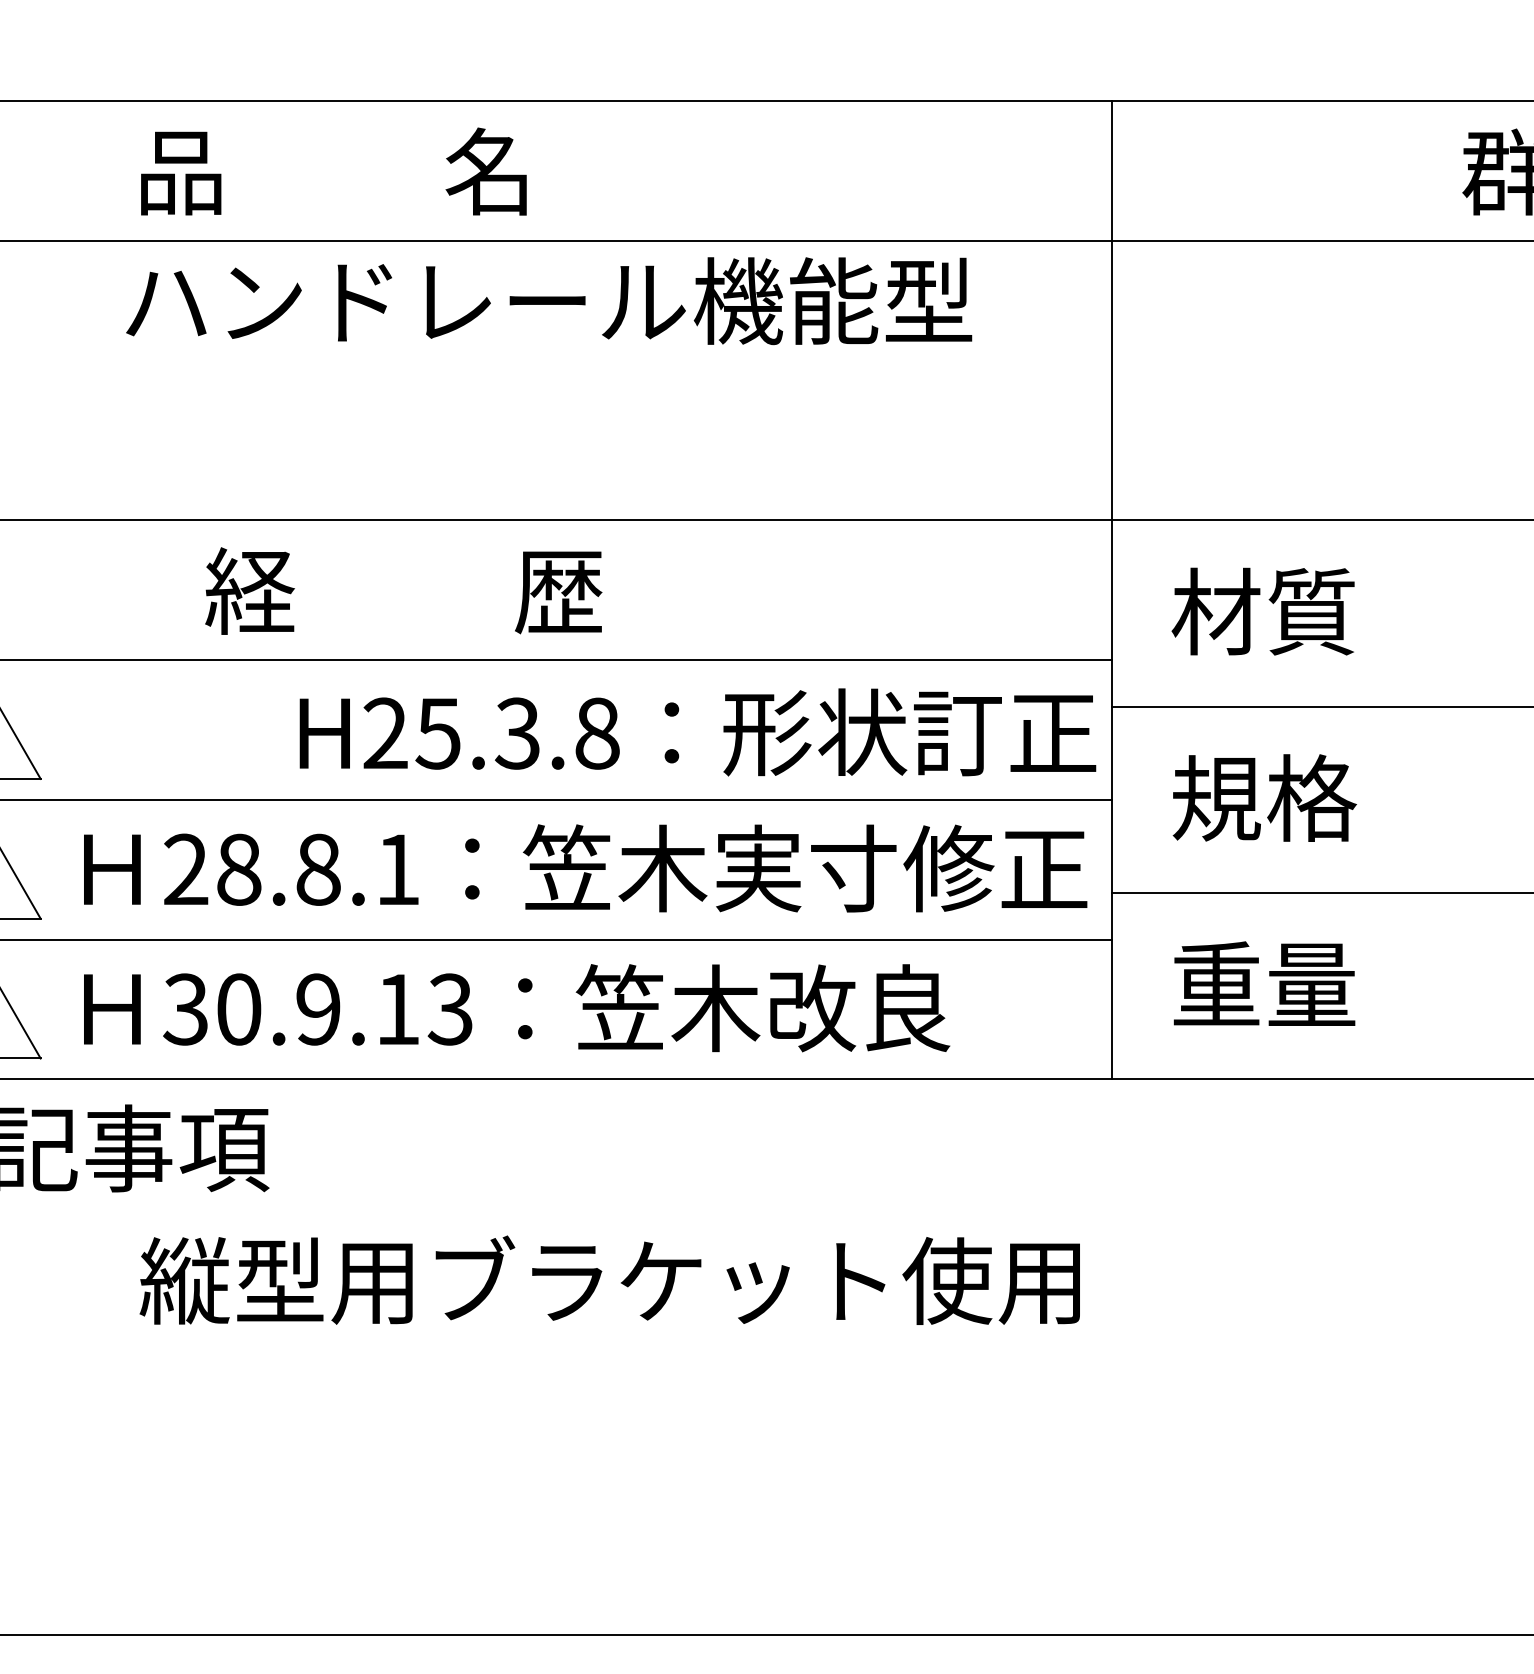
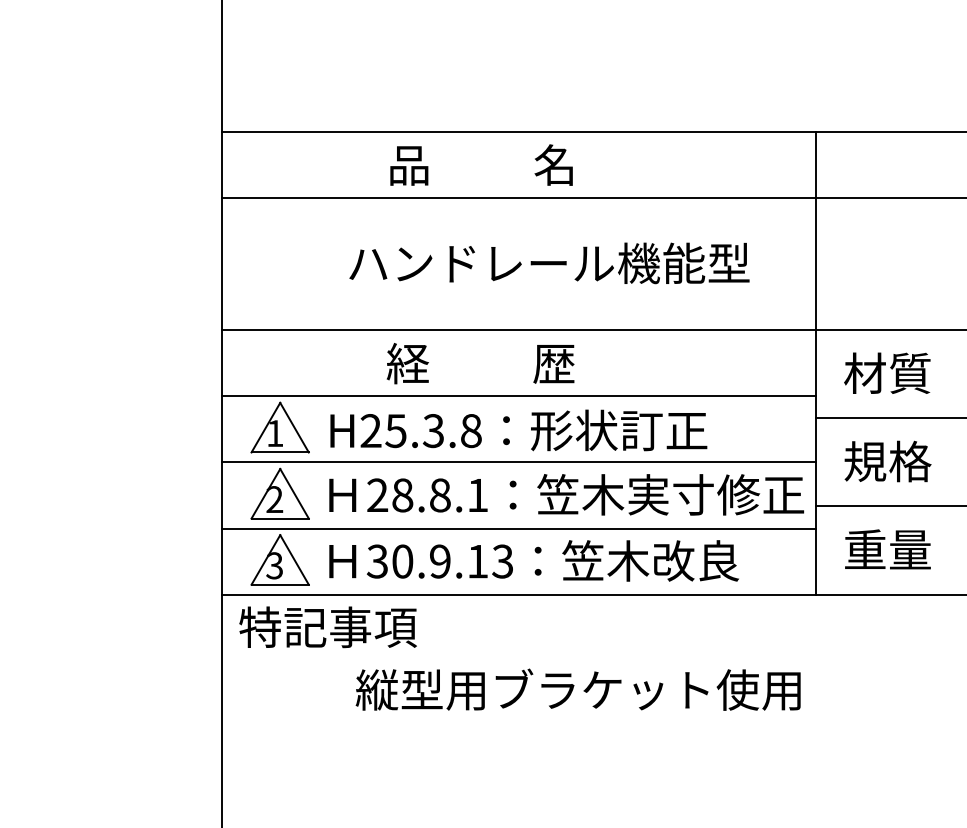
text: (333, 170) -> (481, 164), moved
text: (549, 301) -> (549, 263), moved
text: (697, 732) -> (518, 430), moved

